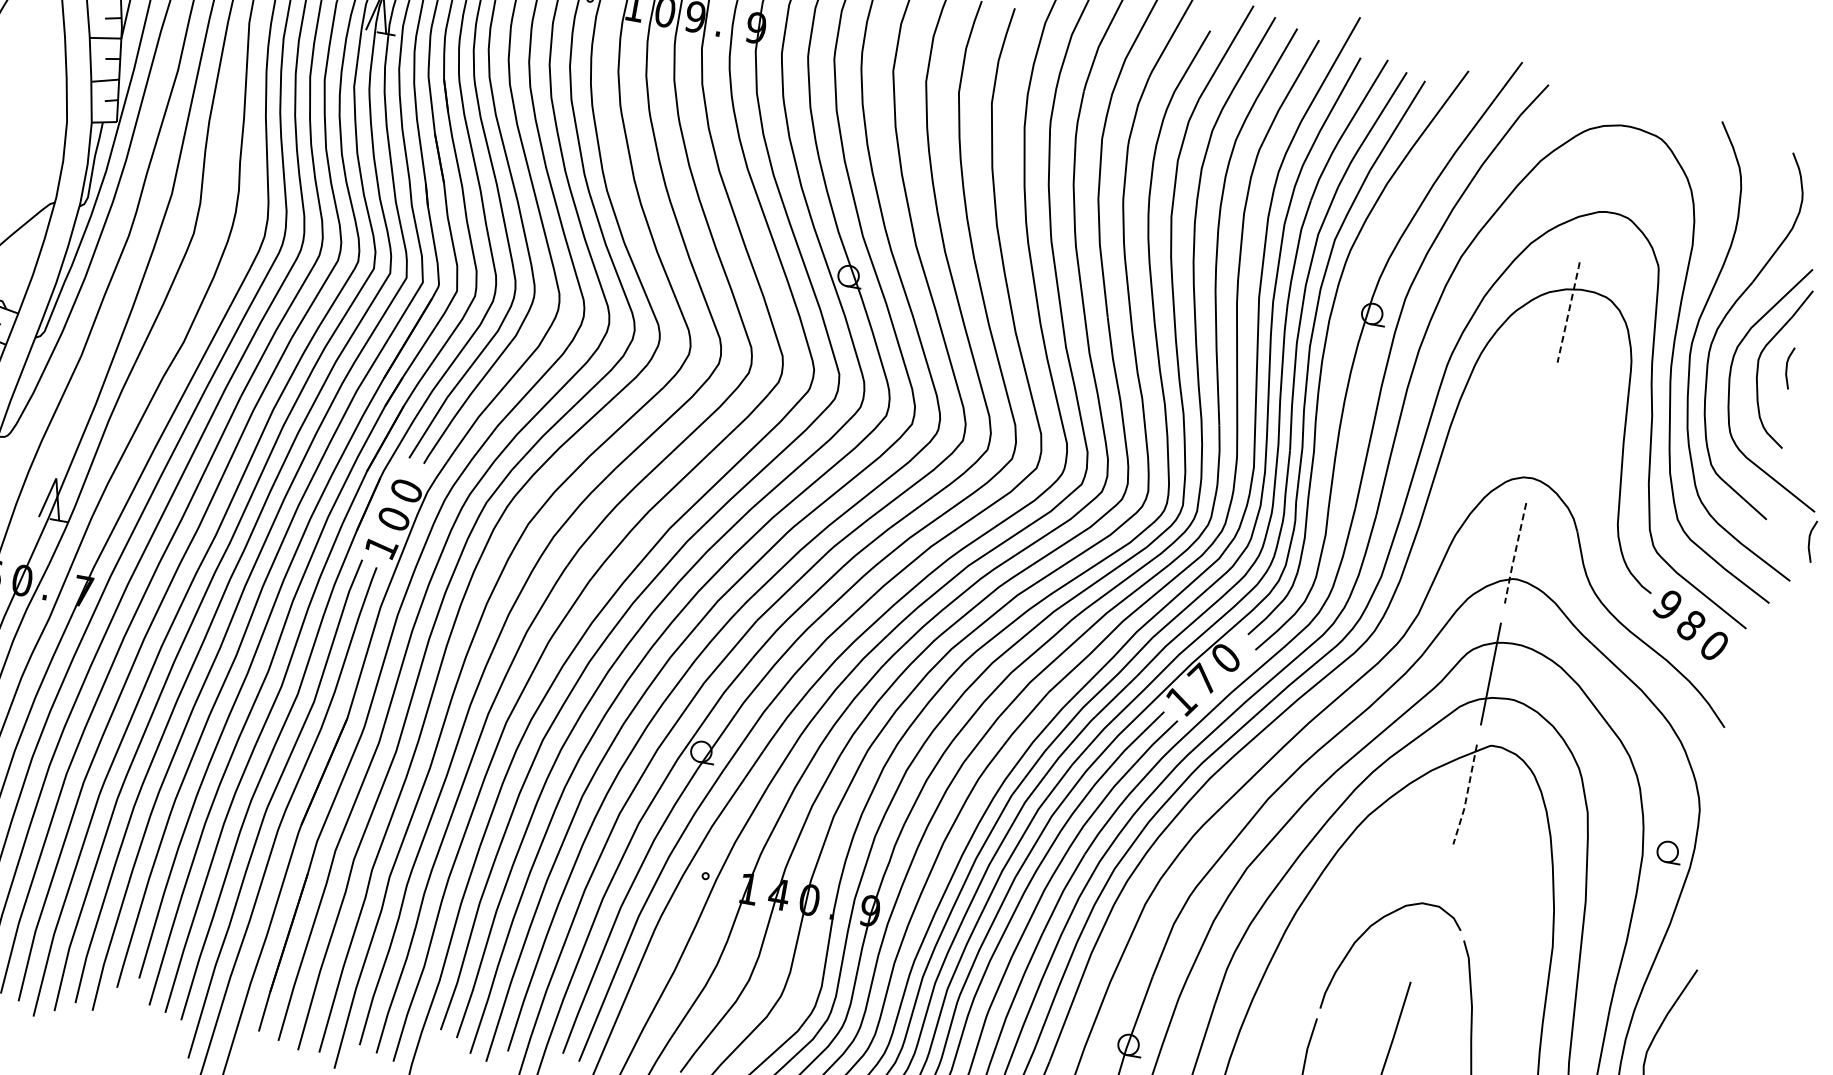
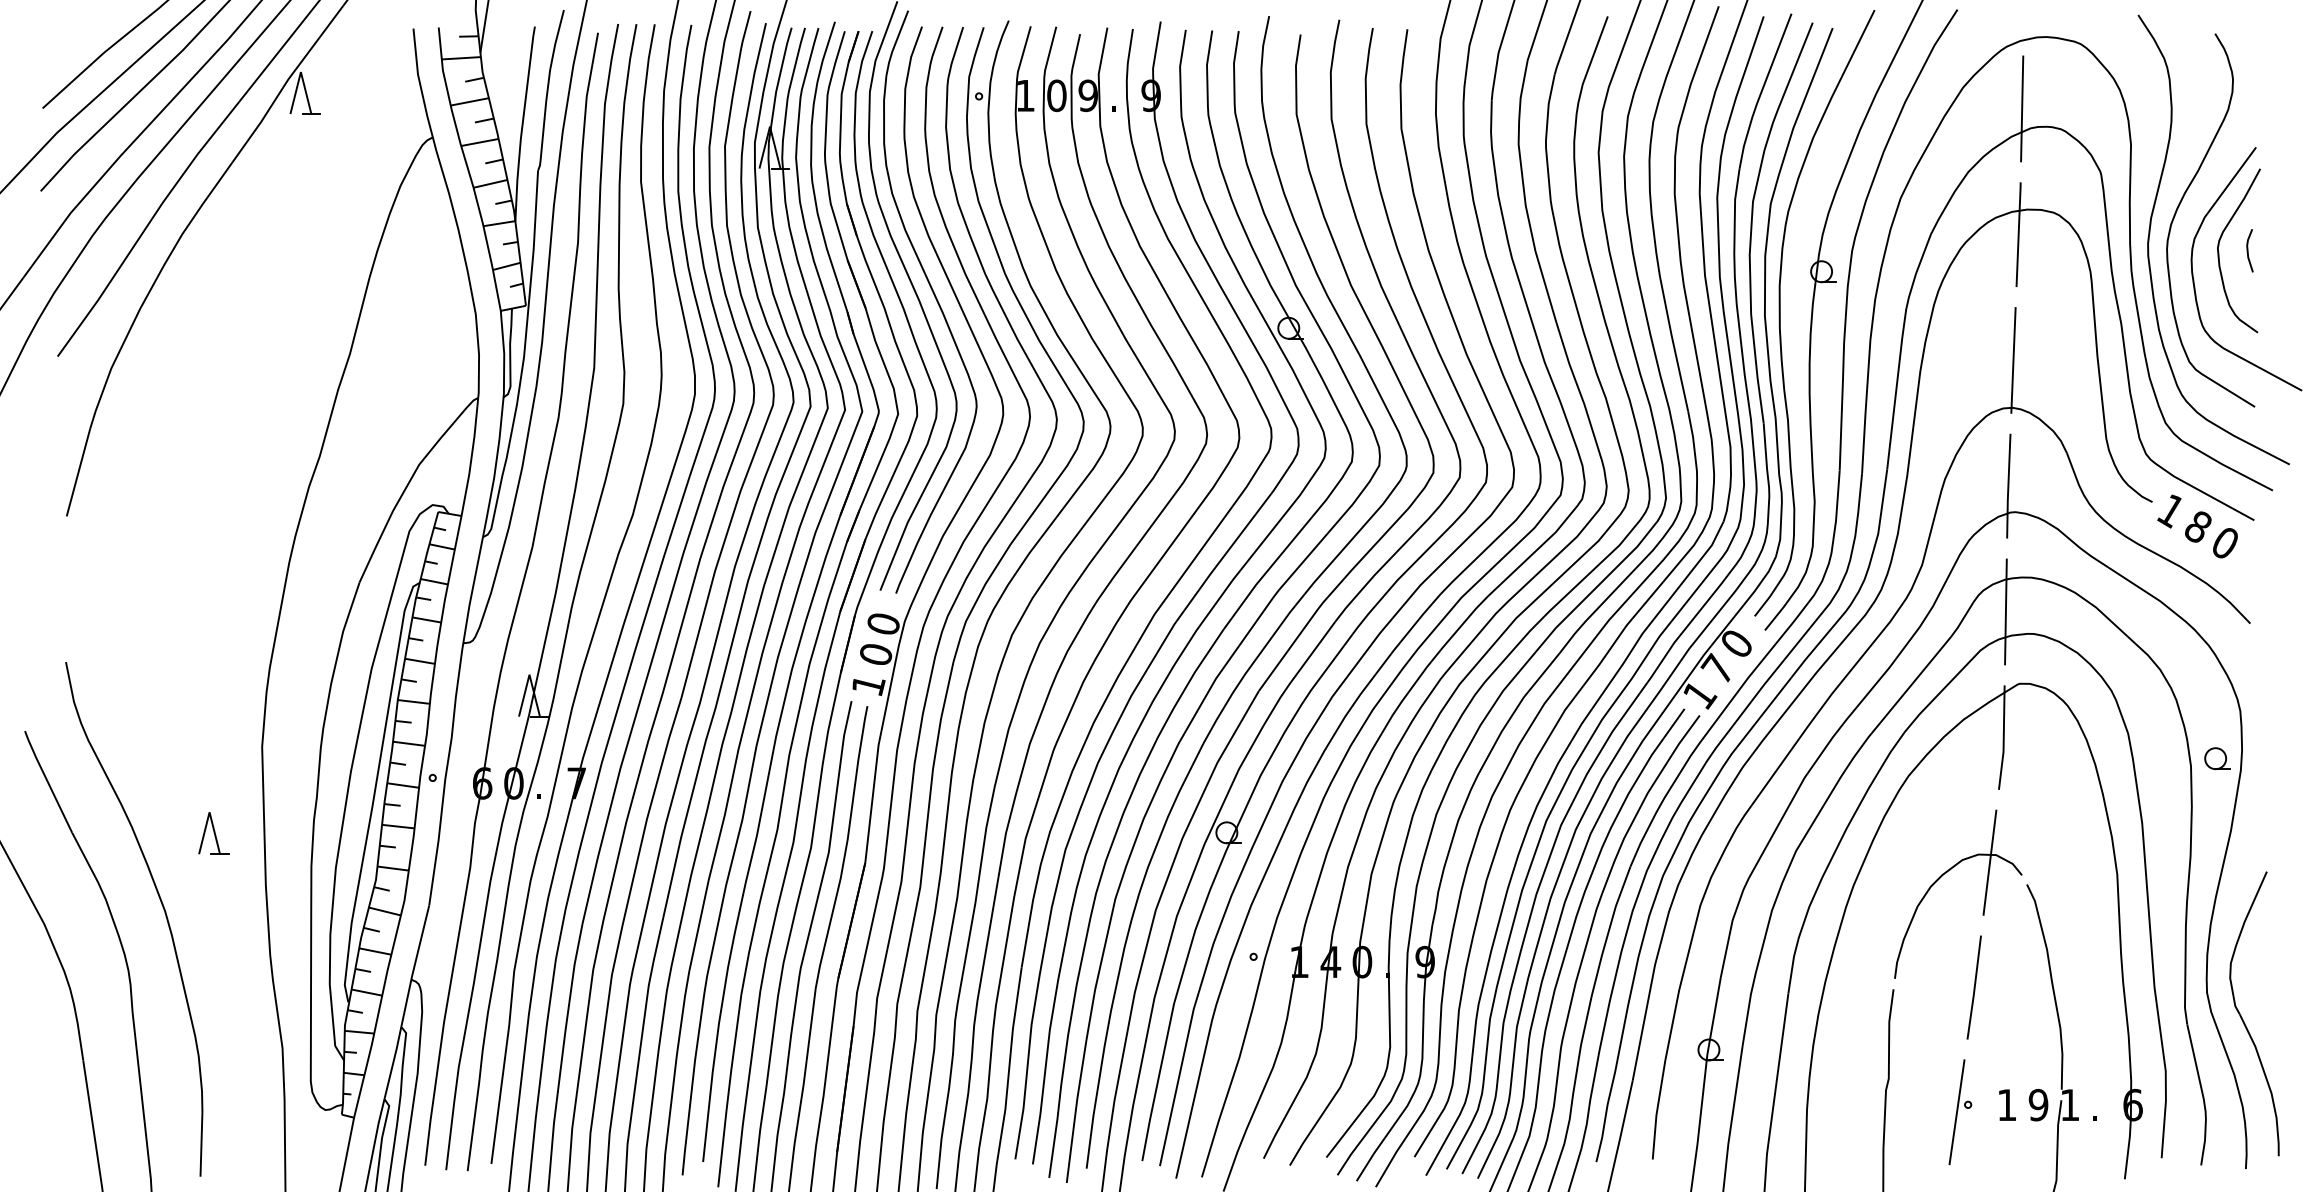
line: (1594, 191) -> (2022, 108), added
line: (1568, 312) -> (2018, 234), dashed -> solid
line: (1541, 432) -> (2013, 360), added
line: (1810, 540) -> (2302, 420), removed
line: (1515, 554) -> (2008, 487), dashed -> solid
text: (1667, 605) -> (2170, 511), 9 -> 1
line: (1466, 795) -> (2003, 738), dashed -> solid
line: (1431, 912) -> (1989, 862), added

